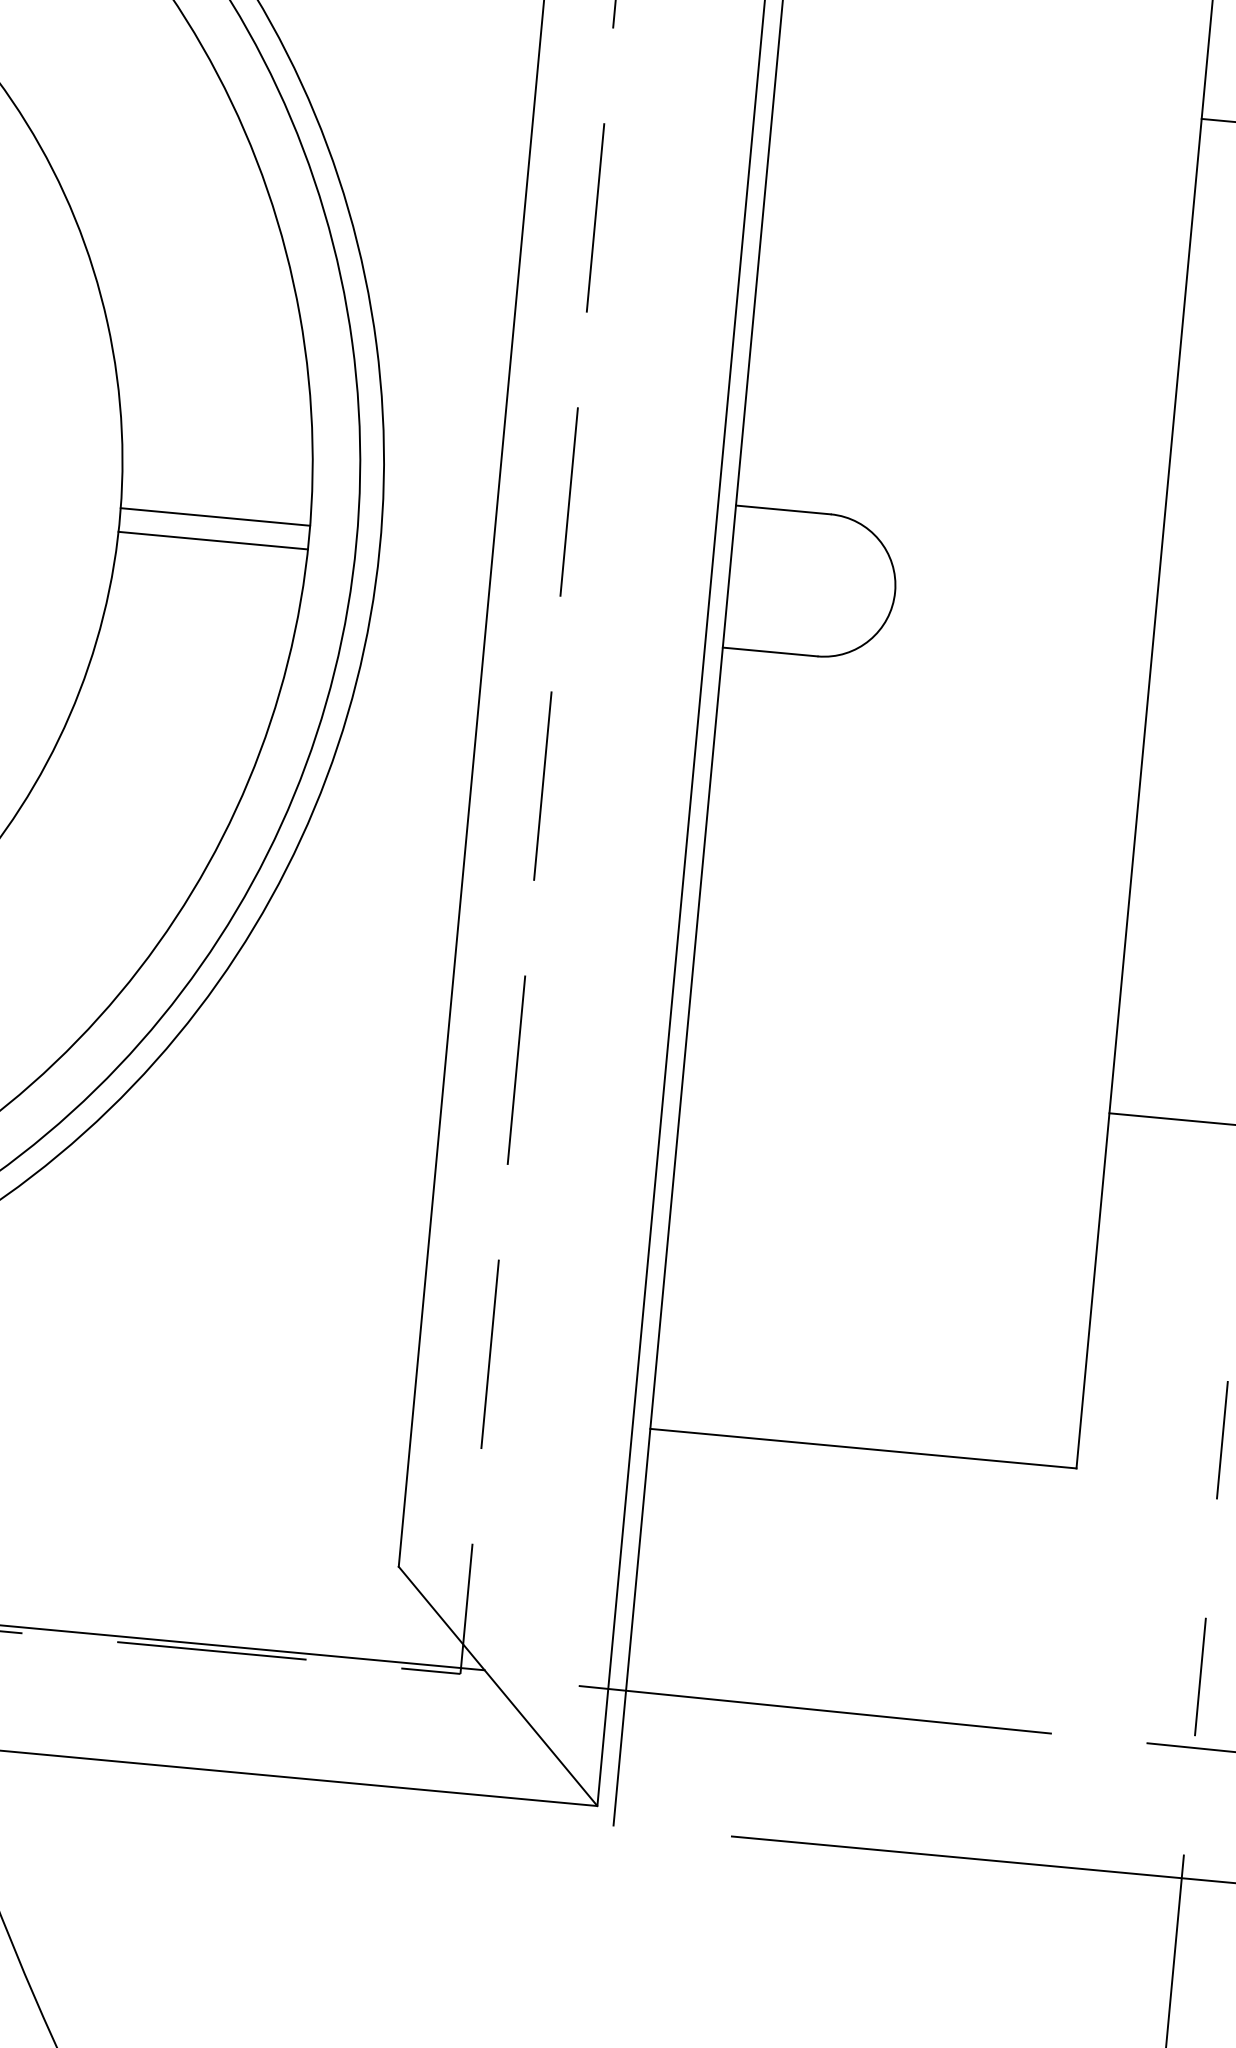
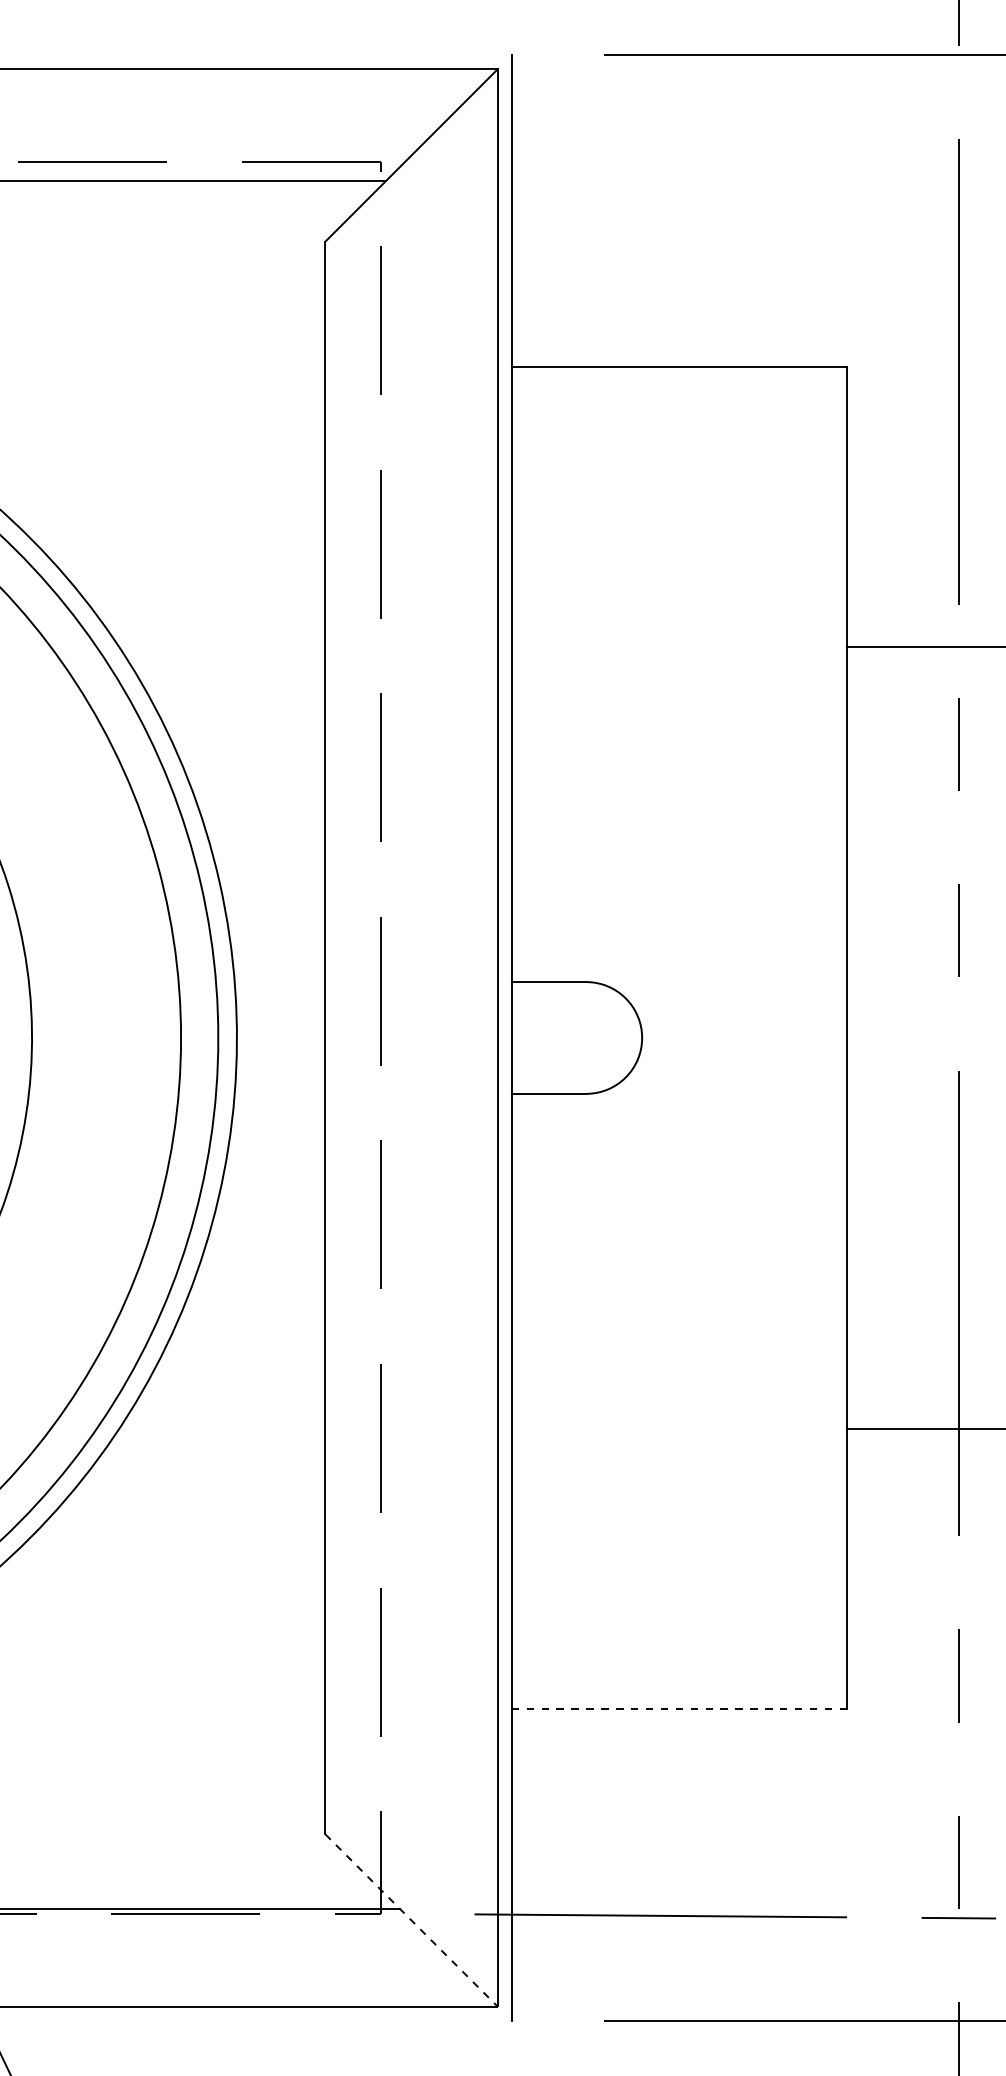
line: (214, 516) -> (105, 1028), removed
line: (212, 540) -> (105, 1047), removed
line: (863, 1448) -> (679, 1708), solid -> dashed
line: (497, 1686) -> (411, 1920), solid -> dashed

